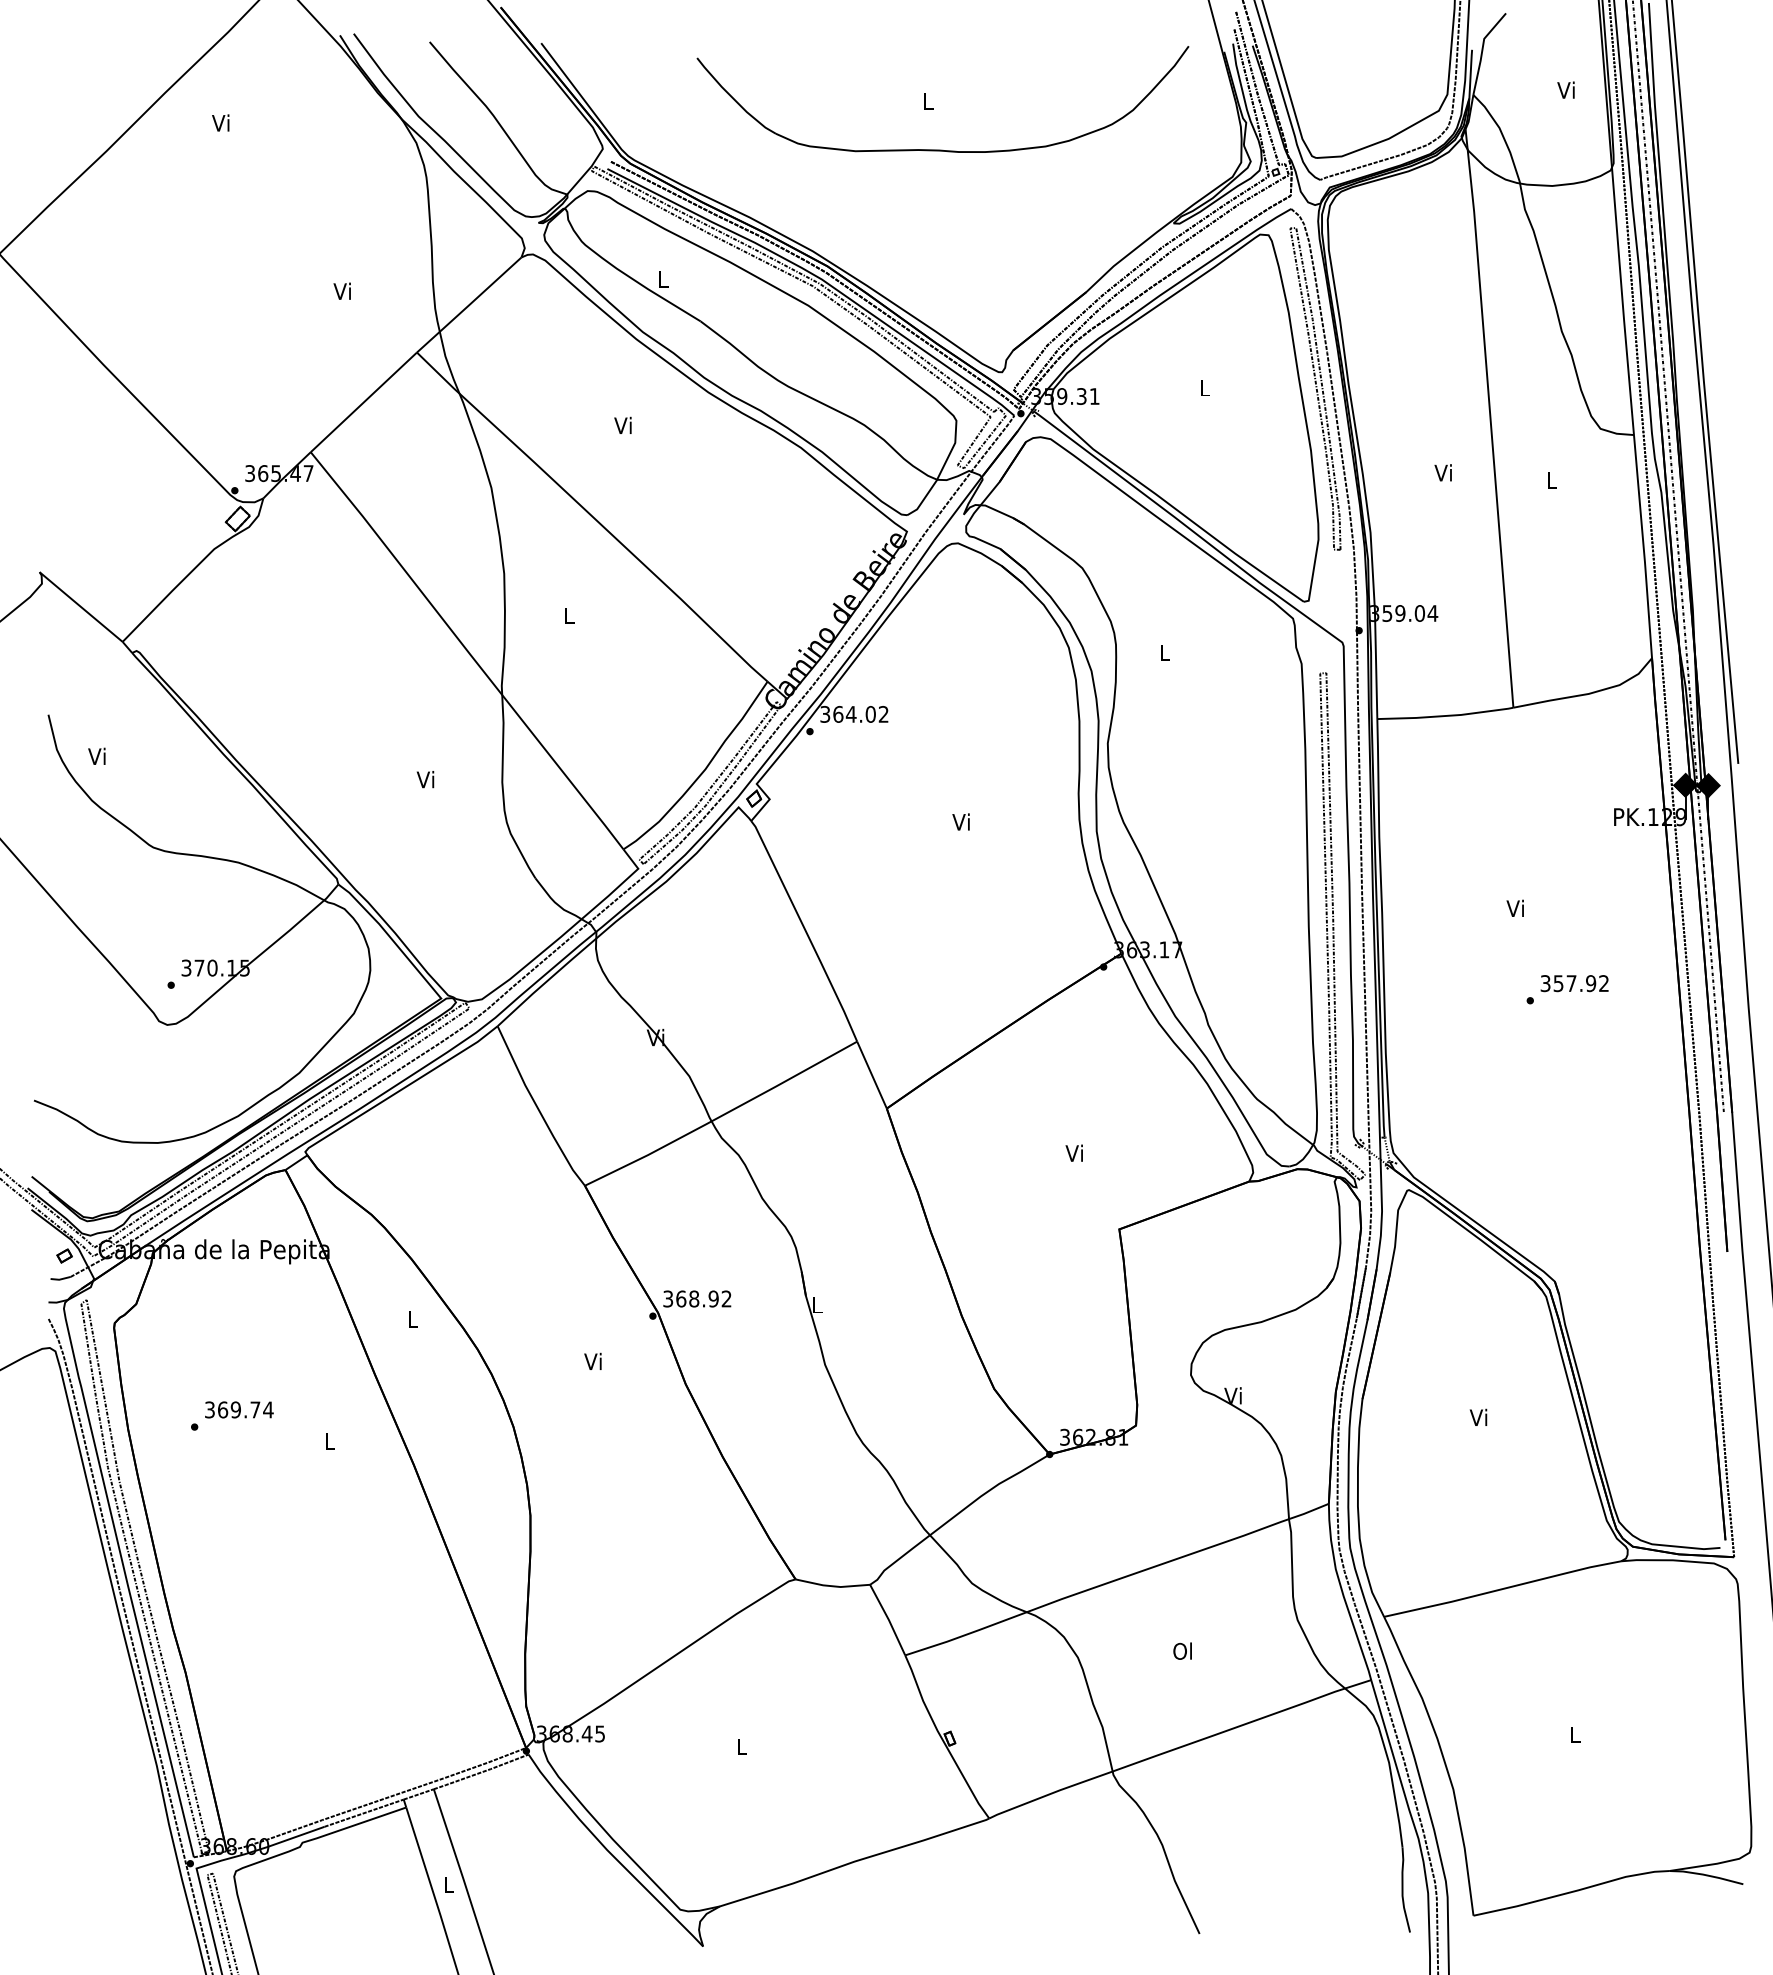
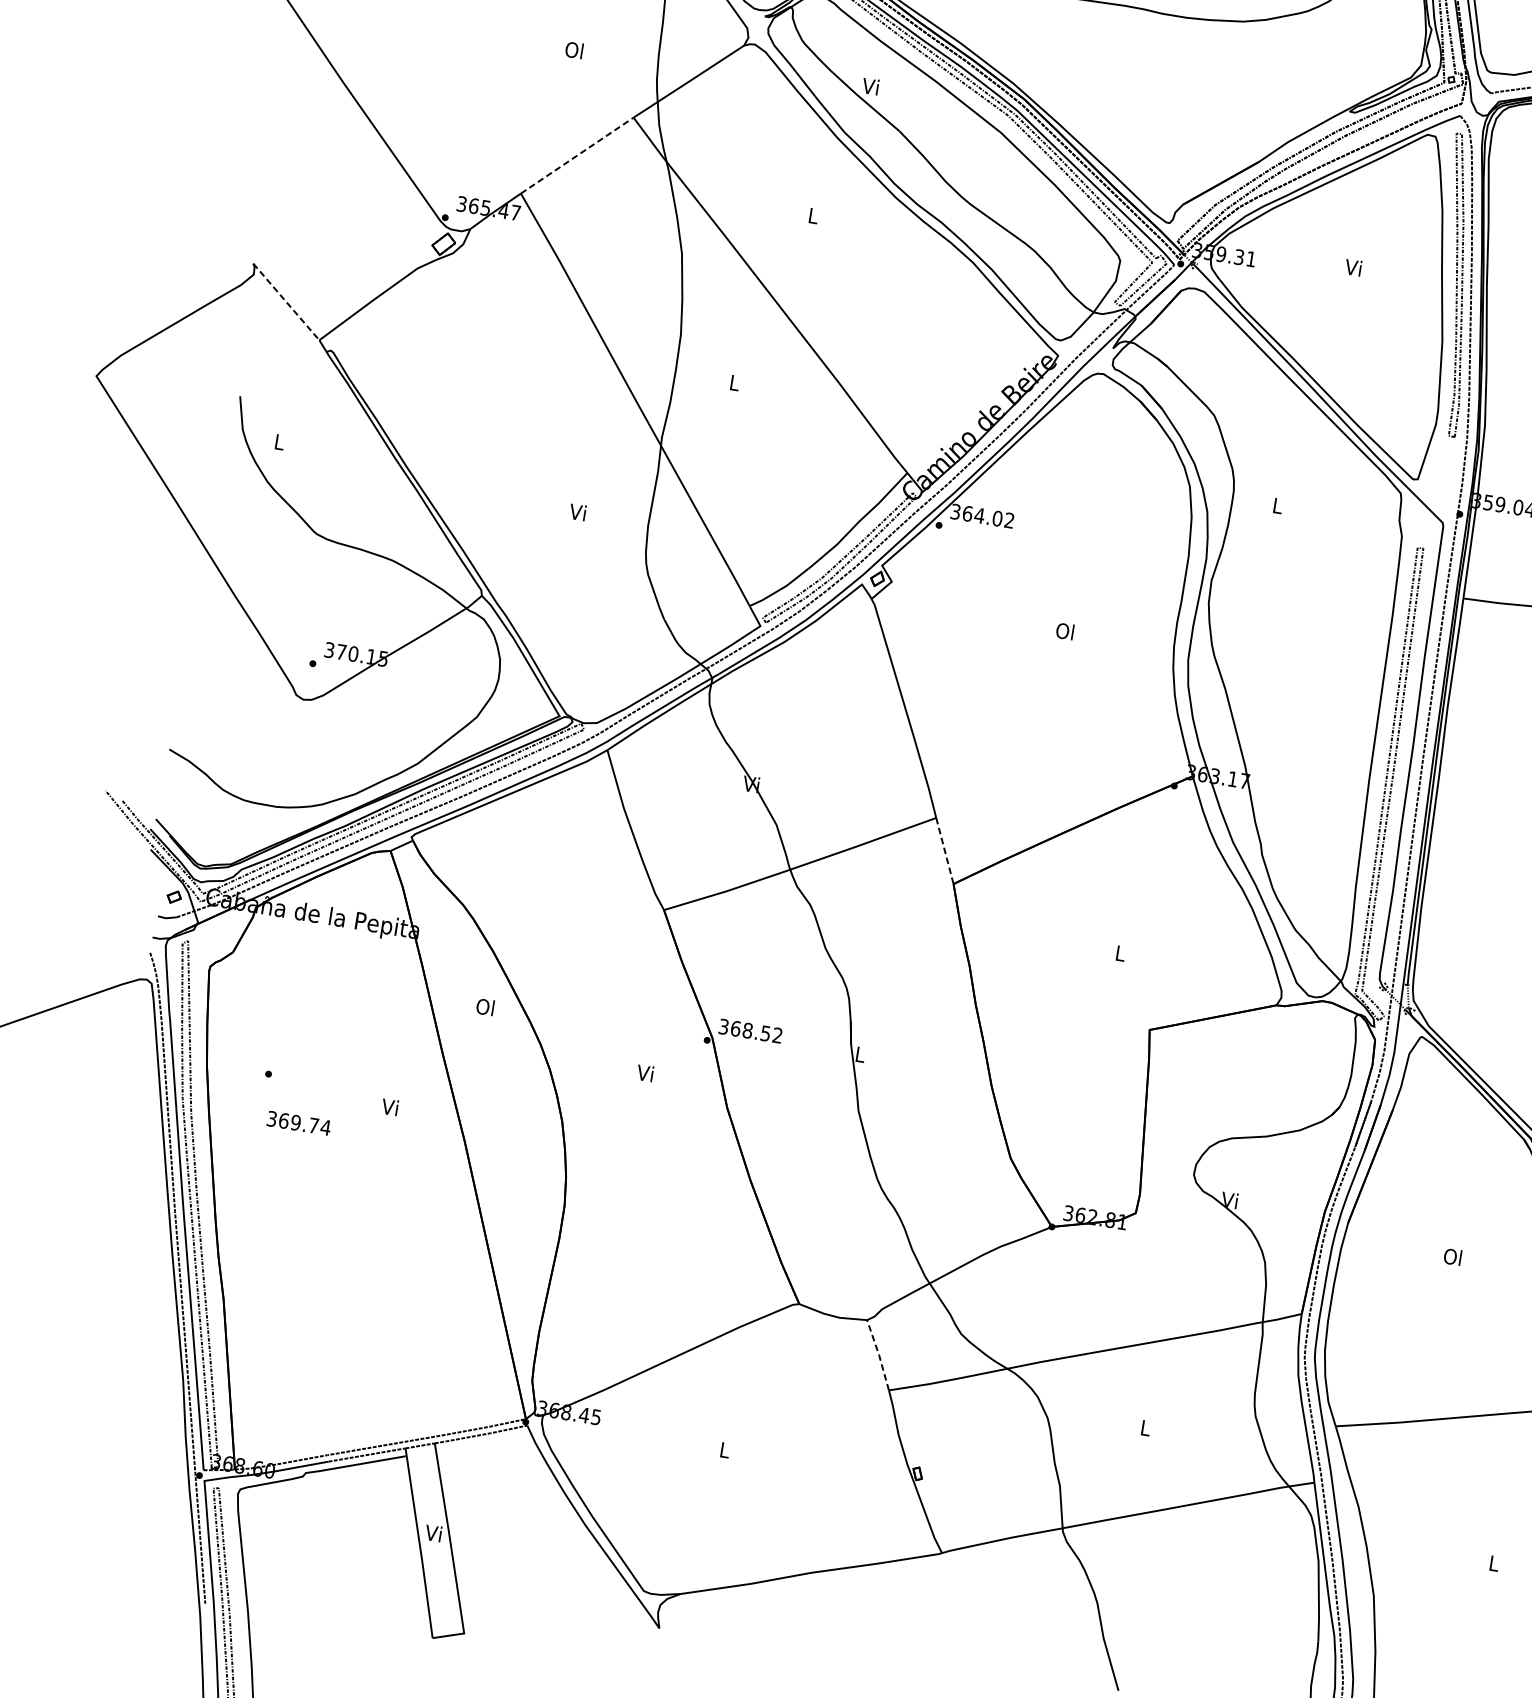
text: (661, 278) -> (869, 85), L -> Vi
text: (342, 291) -> (574, 50), Vi -> Ol
text: (1203, 387) -> (1352, 267), L -> Vi
line: (363, 402) -> (576, 155), solid -> dashed
text: (622, 424) -> (812, 214), Vi -> L
line: (80, 606) -> (285, 301), solid -> dashed
text: (96, 755) -> (278, 440), Vi -> L
text: (961, 821) -> (1065, 630), Vi -> Ol
line: (872, 1075) -> (945, 851), solid -> dashed
text: (1073, 1152) -> (1118, 952), Vi -> L
text: (713, 1298) -> (765, 1033), 368.92 -> 368.52
text: (412, 1318) -> (485, 1006), L -> Ol
text: (239, 1409) -> (299, 1122), moved
text: (1478, 1417) -> (1452, 1256), Vi -> Ol
text: (328, 1440) -> (389, 1106), L -> Vi
line: (888, 1620) -> (878, 1355), solid -> dashed
text: (1182, 1650) -> (1145, 1427), Ol -> L
text: (447, 1884) -> (433, 1533), L -> Vi

